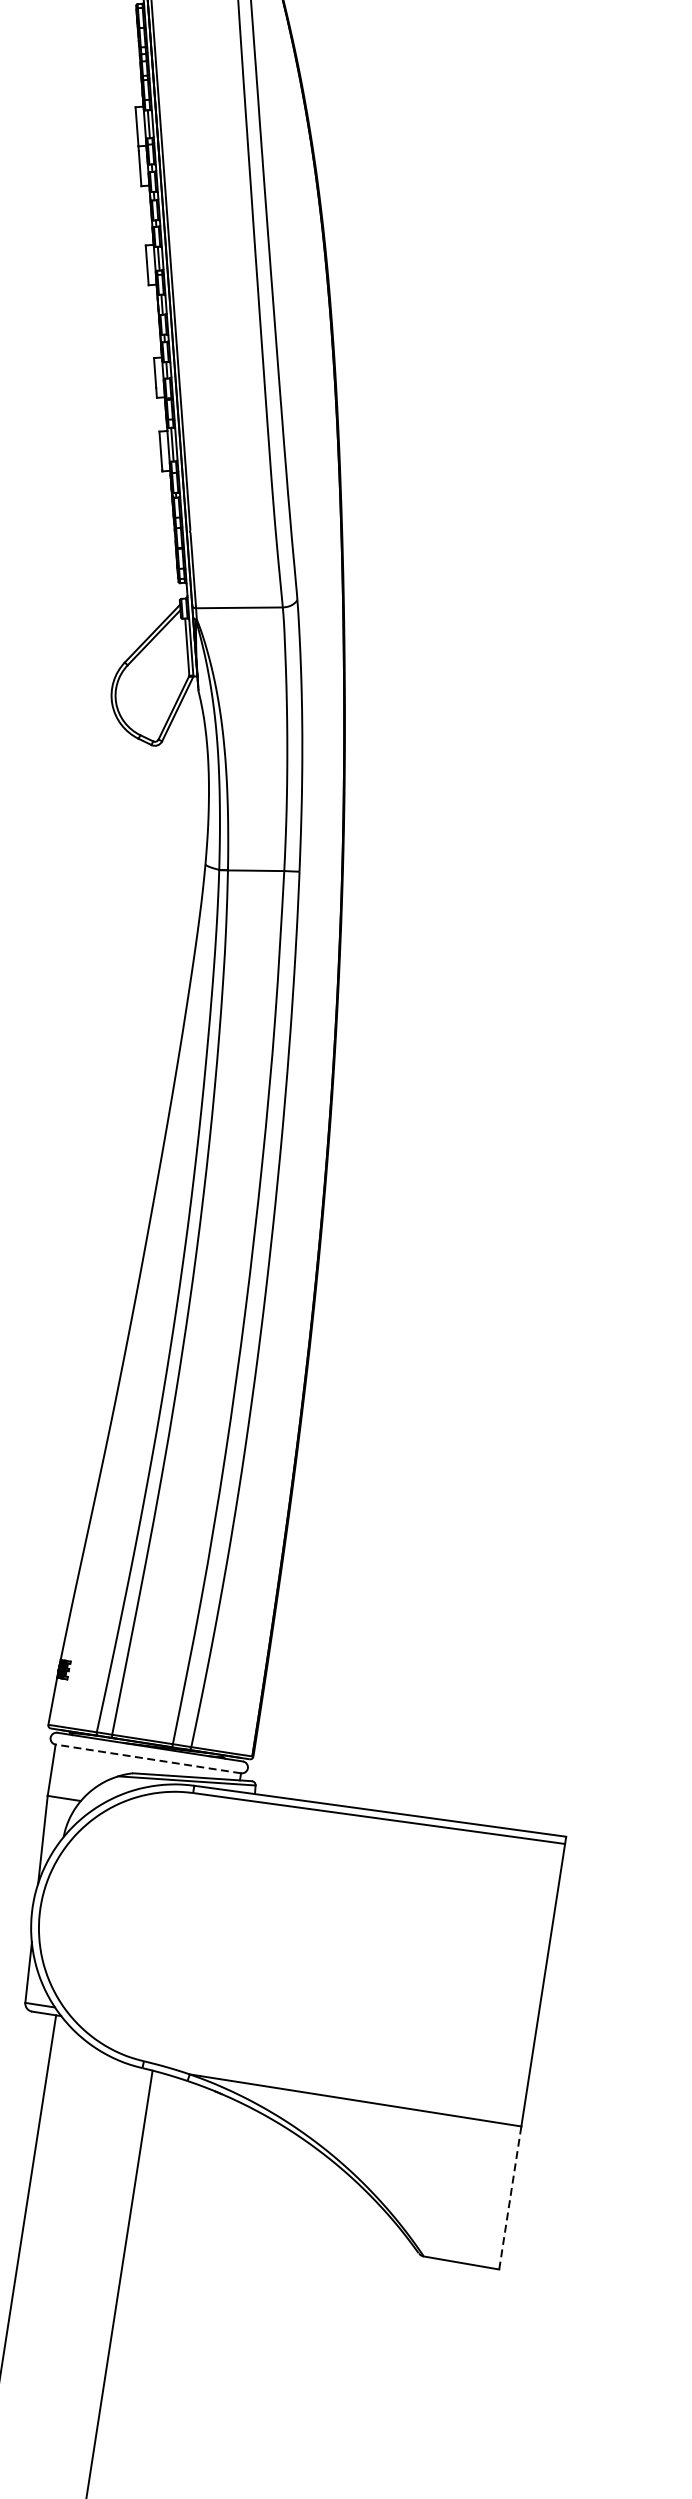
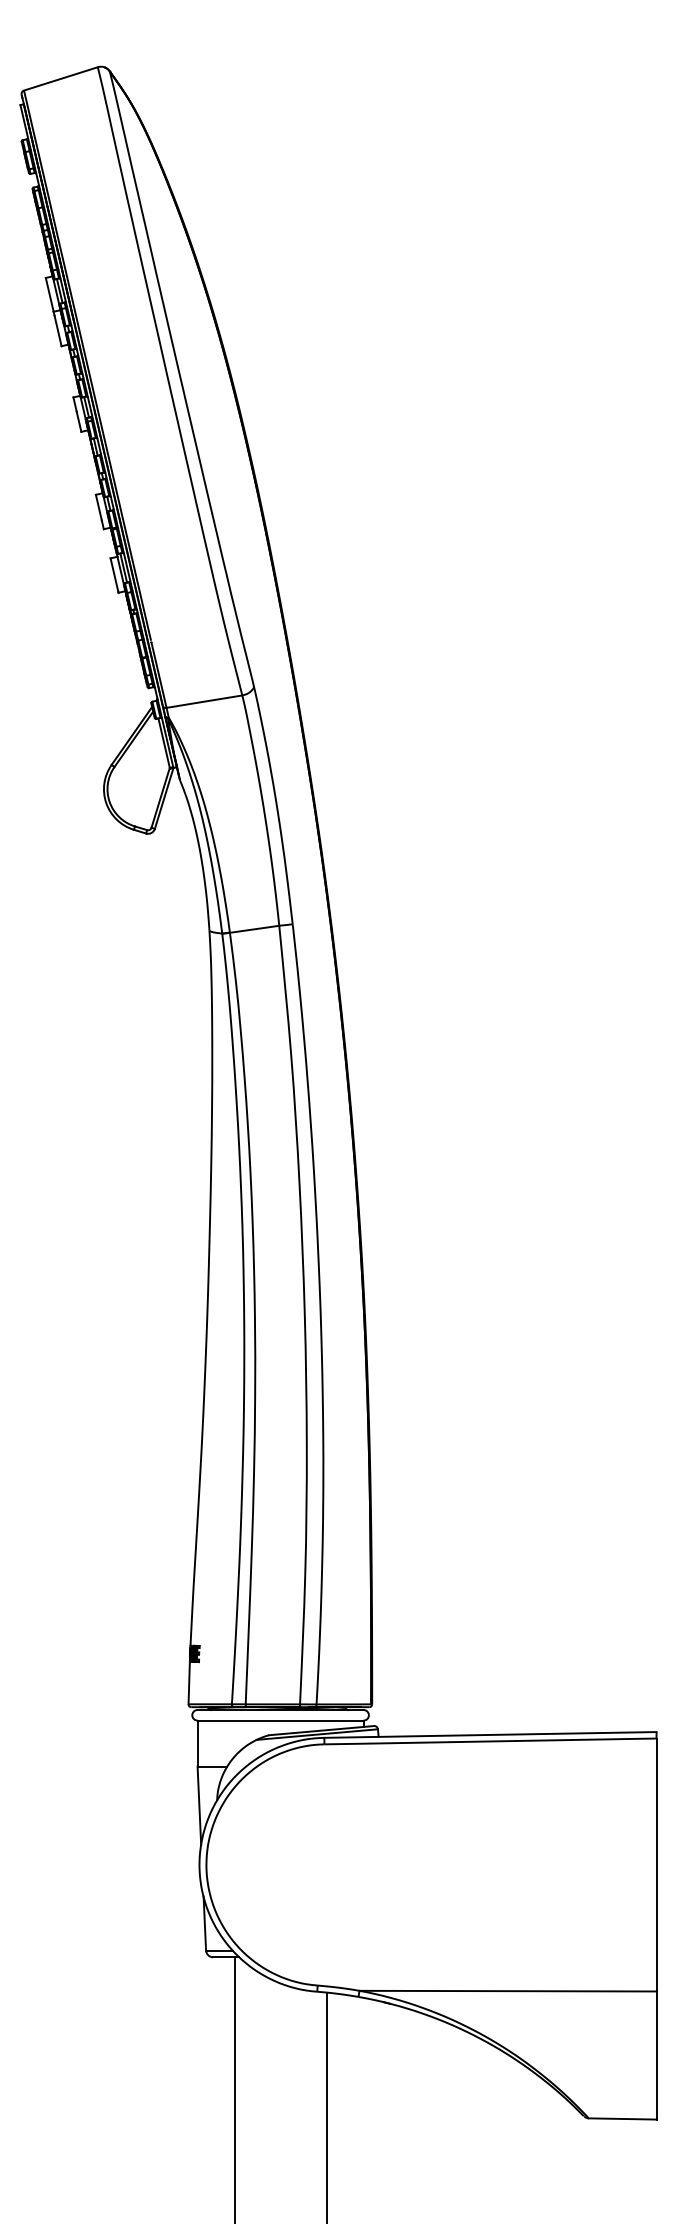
line: (148, 1758) -> (280, 1720), dashed -> solid
line: (510, 2197) -> (656, 2055), dashed -> solid

